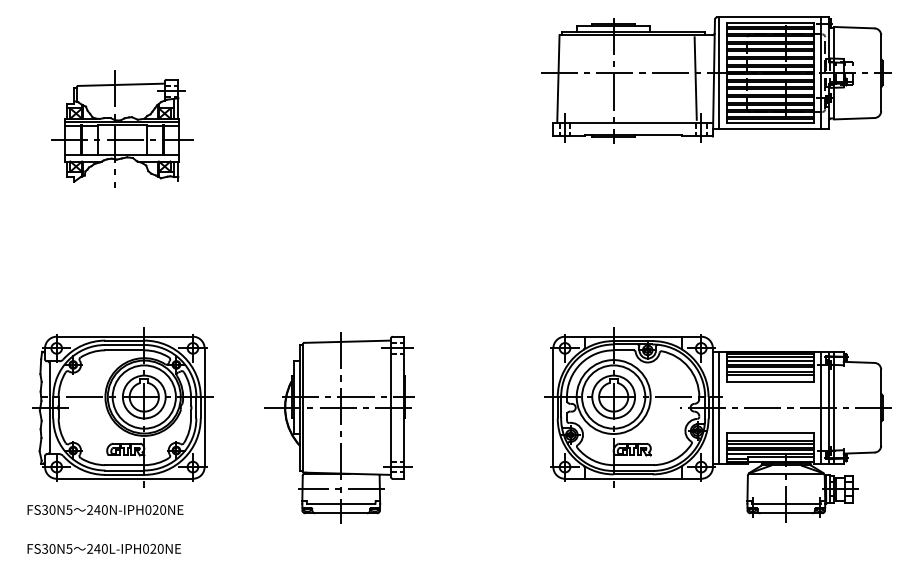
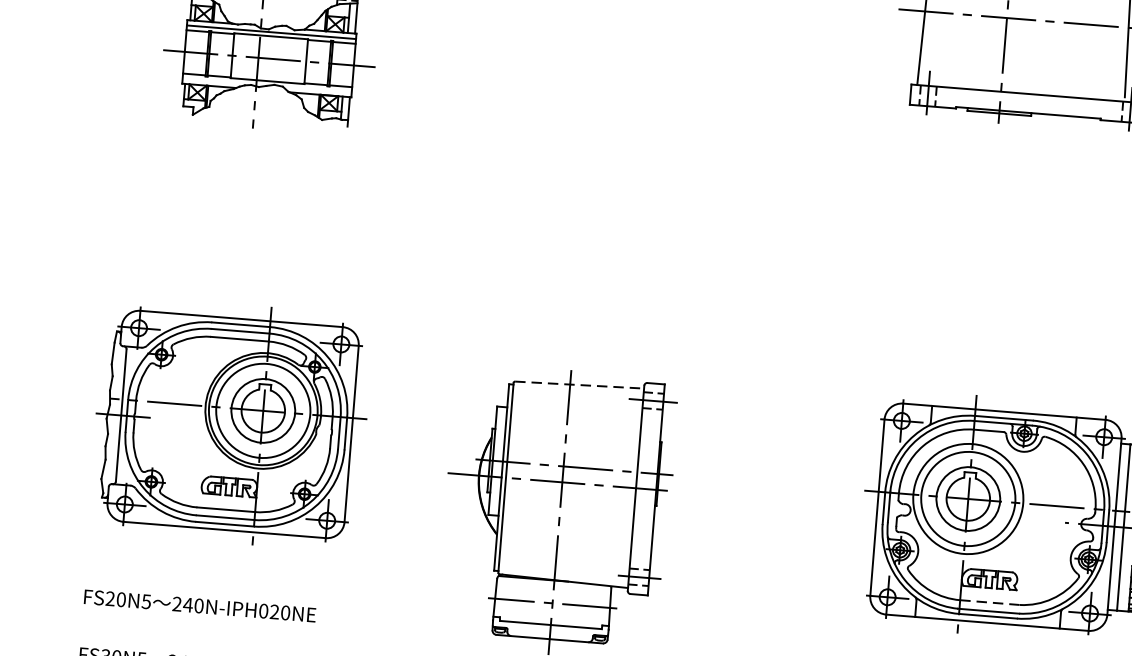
line: (348, 341) -> (581, 384), solid -> dashed
part: (122, 407) -> (229, 423), moved
line: (634, 465) -> (991, 603), solid -> dashed
text: (45, 510) -> (110, 599), FS30N5 -> FS20N5

